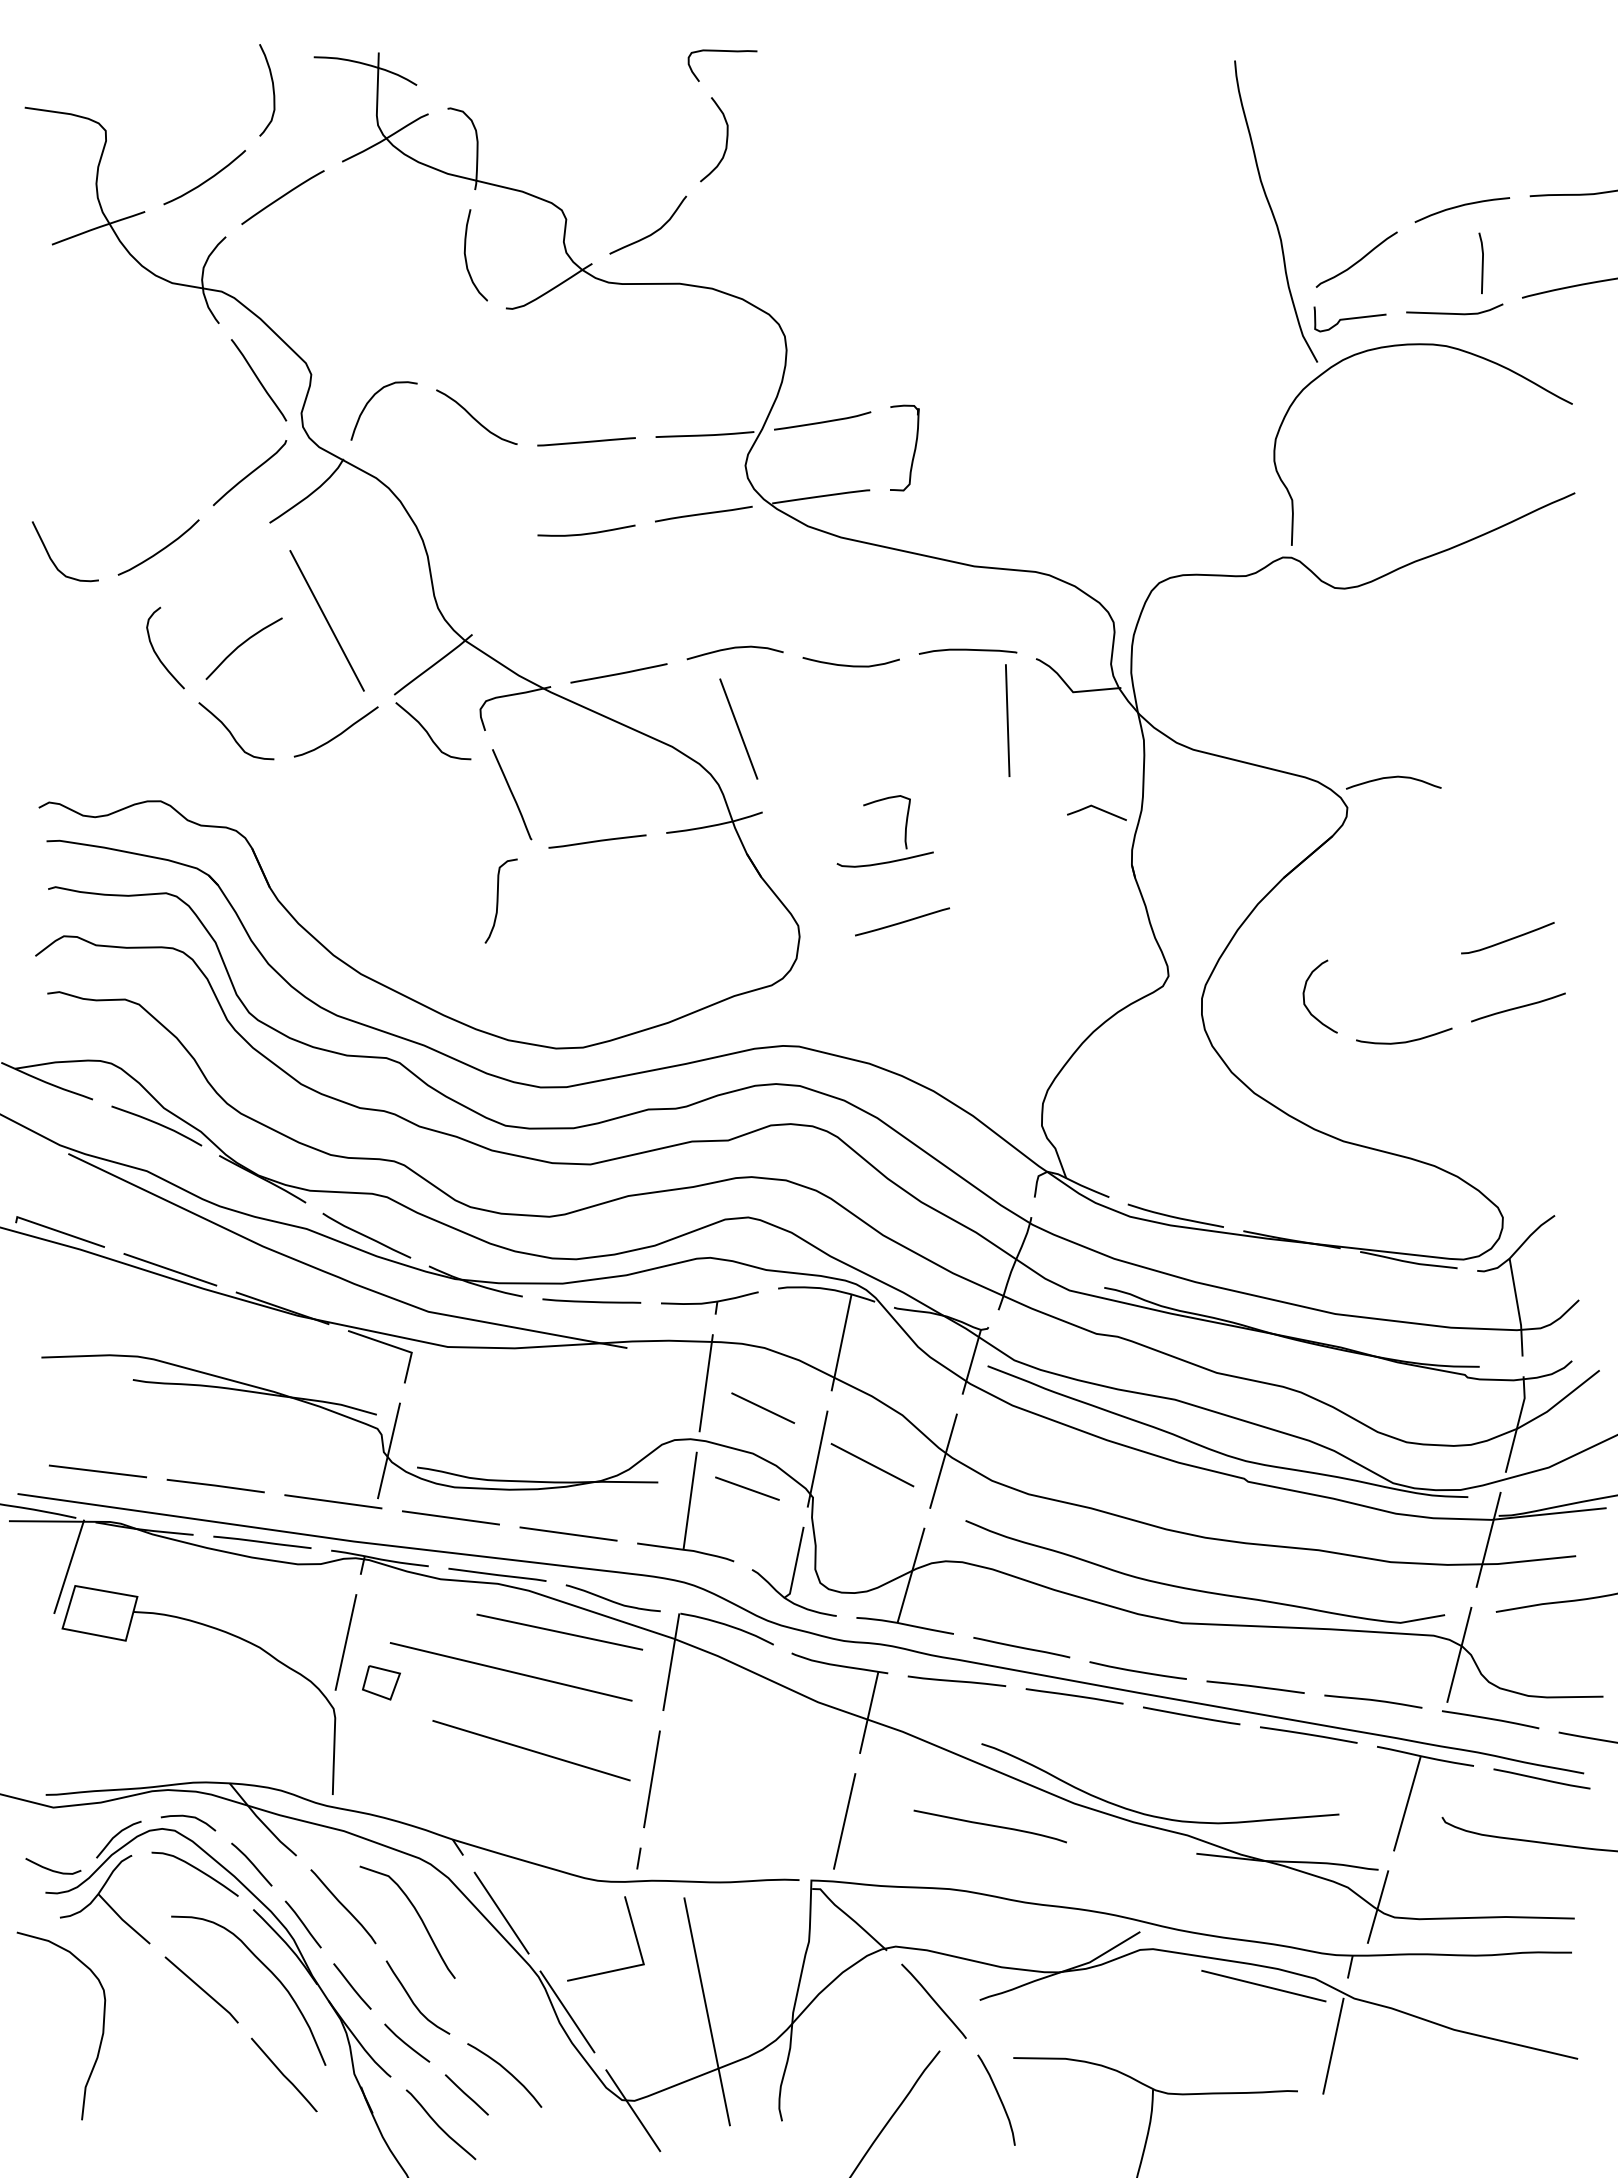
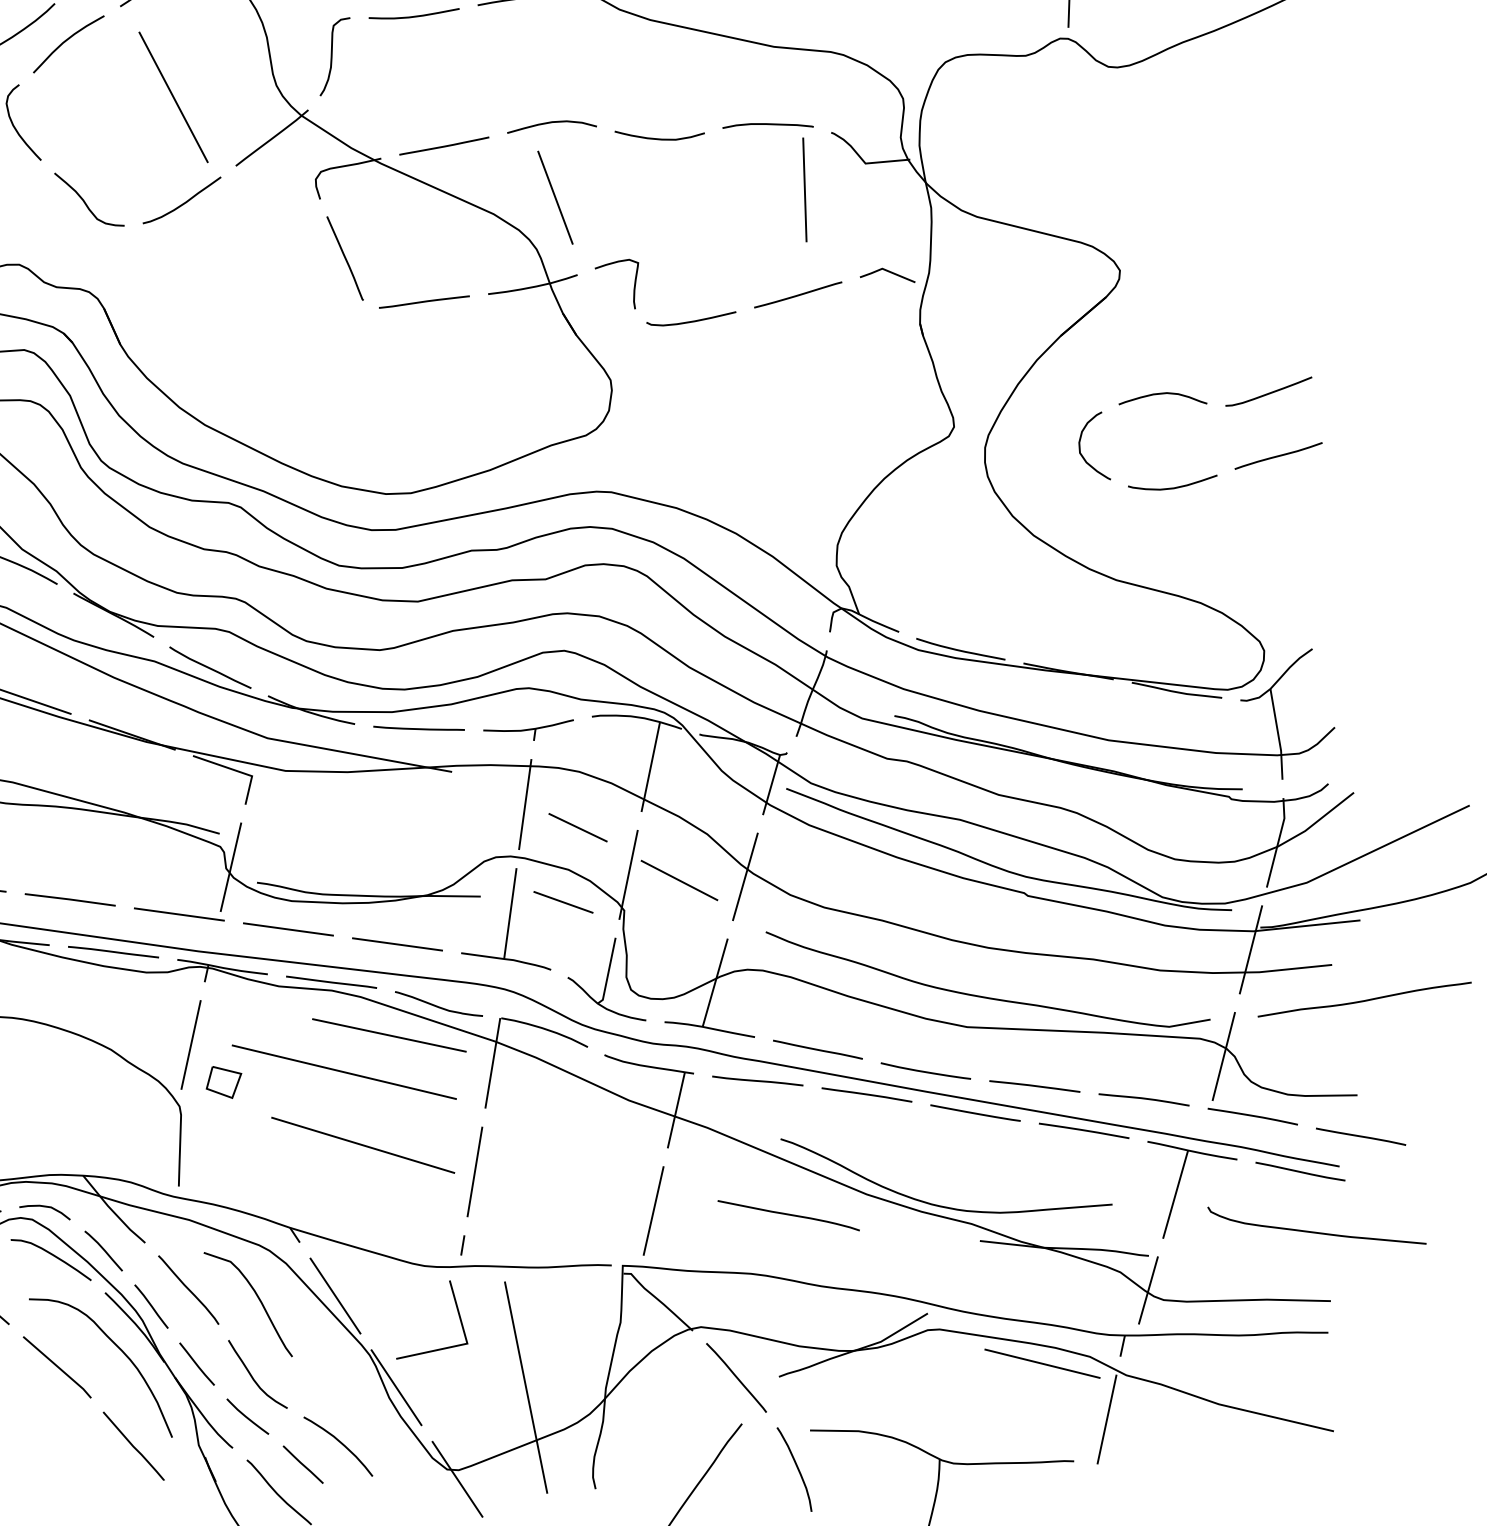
curve: (241, 645) -> (66, 41), moved
curve: (429, 734) -> (268, 202), removed
curve: (1392, 778) -> (1161, 394), moved
curve: (905, 822) -> (634, 284), moved
curve: (498, 900) -> (332, 56), moved
line: (902, 921) -> (798, 294), moved

